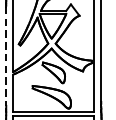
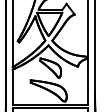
line: (6, 57) -> (6, 53), dashed -> solid

